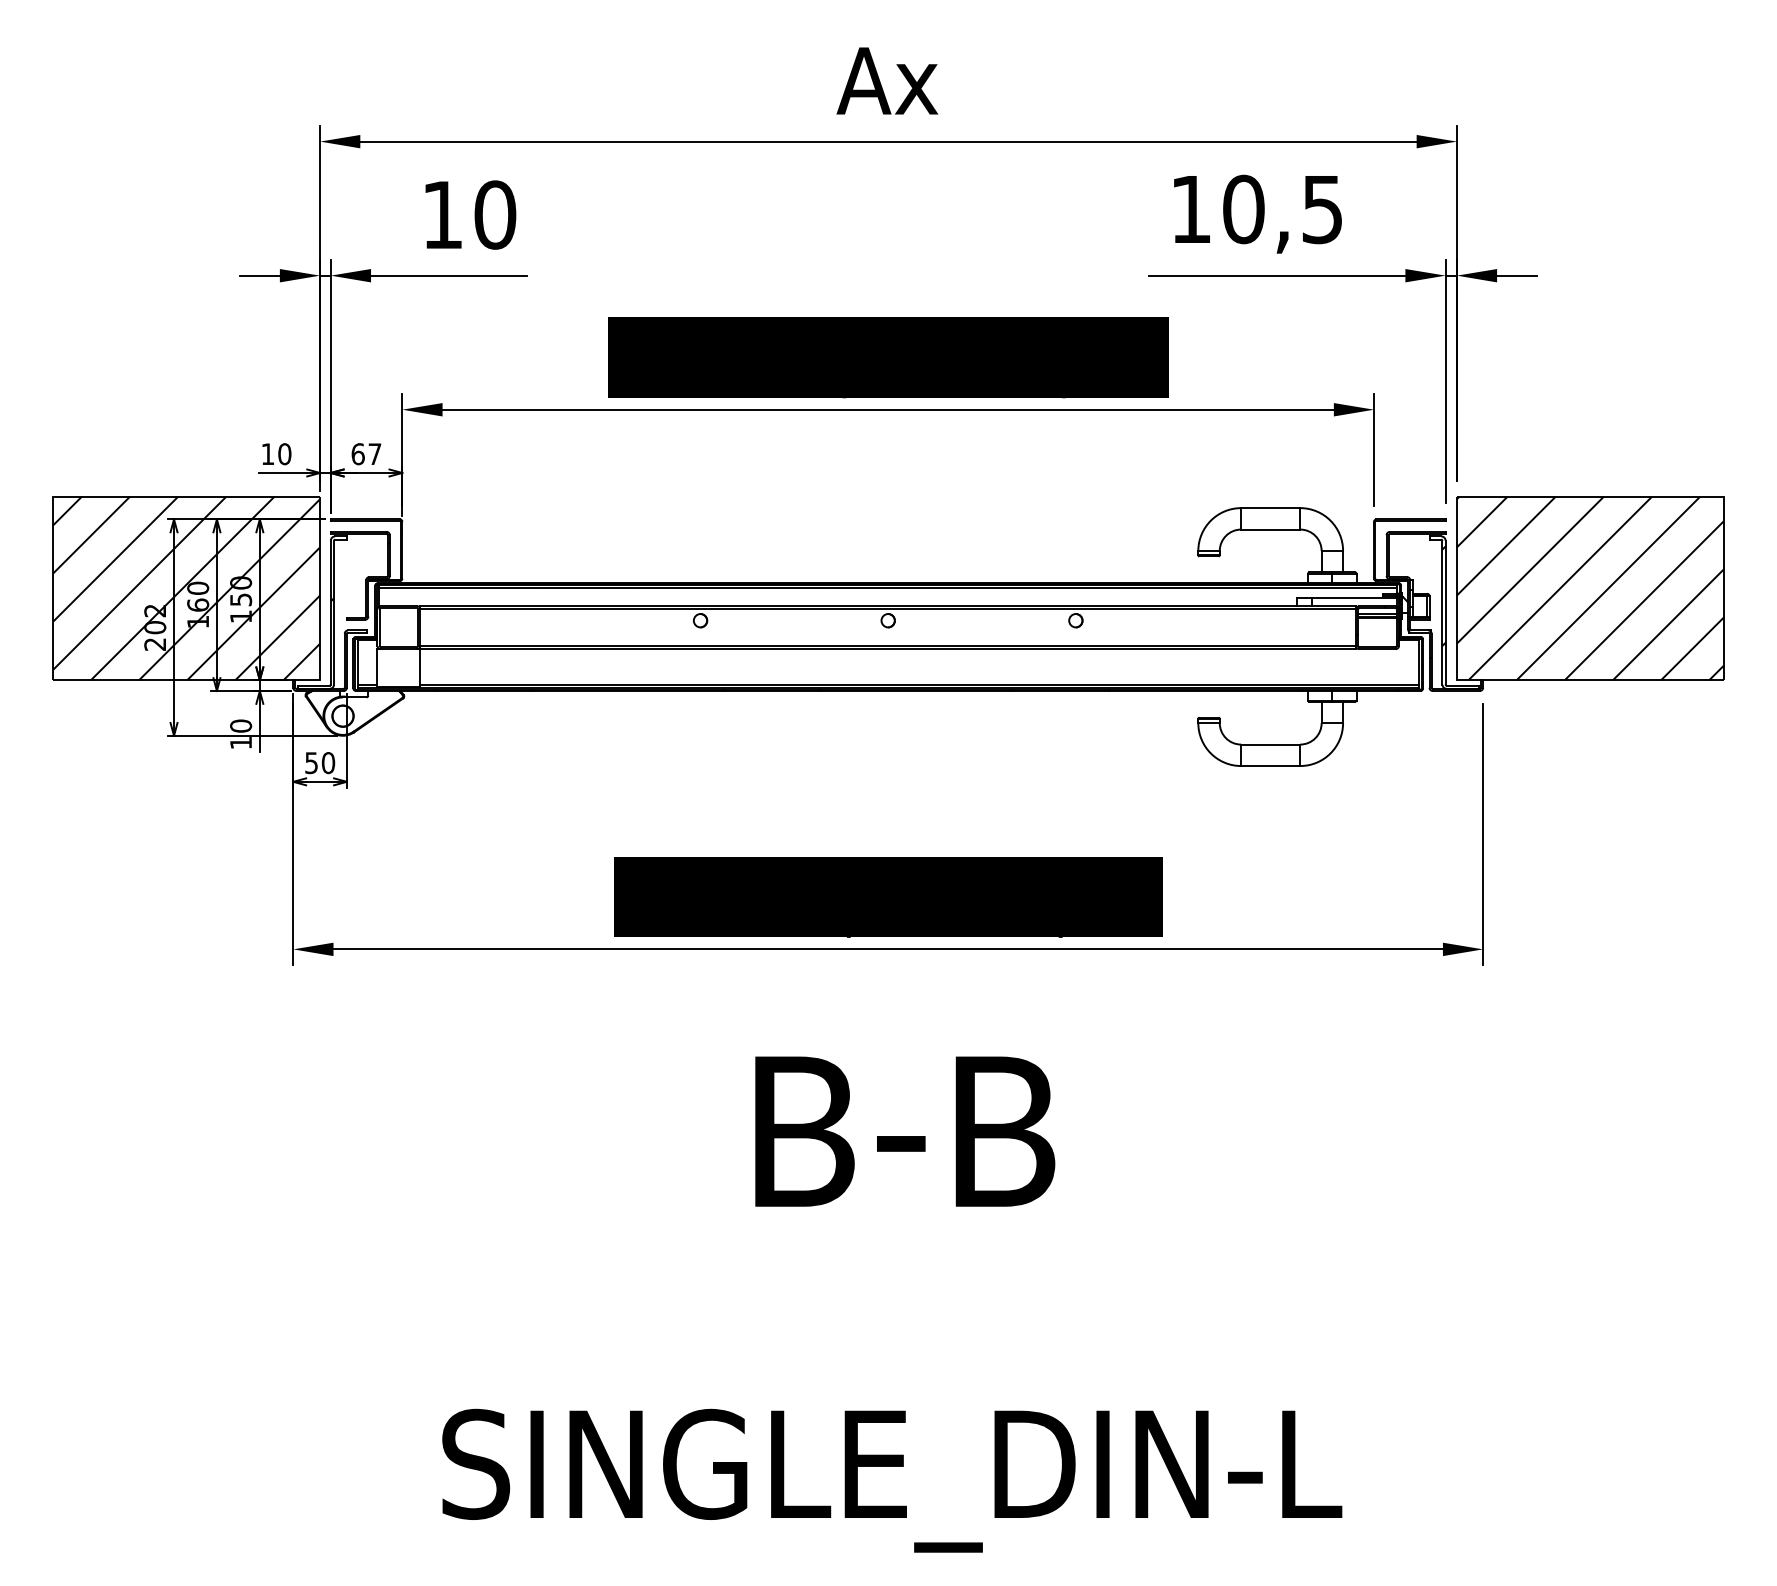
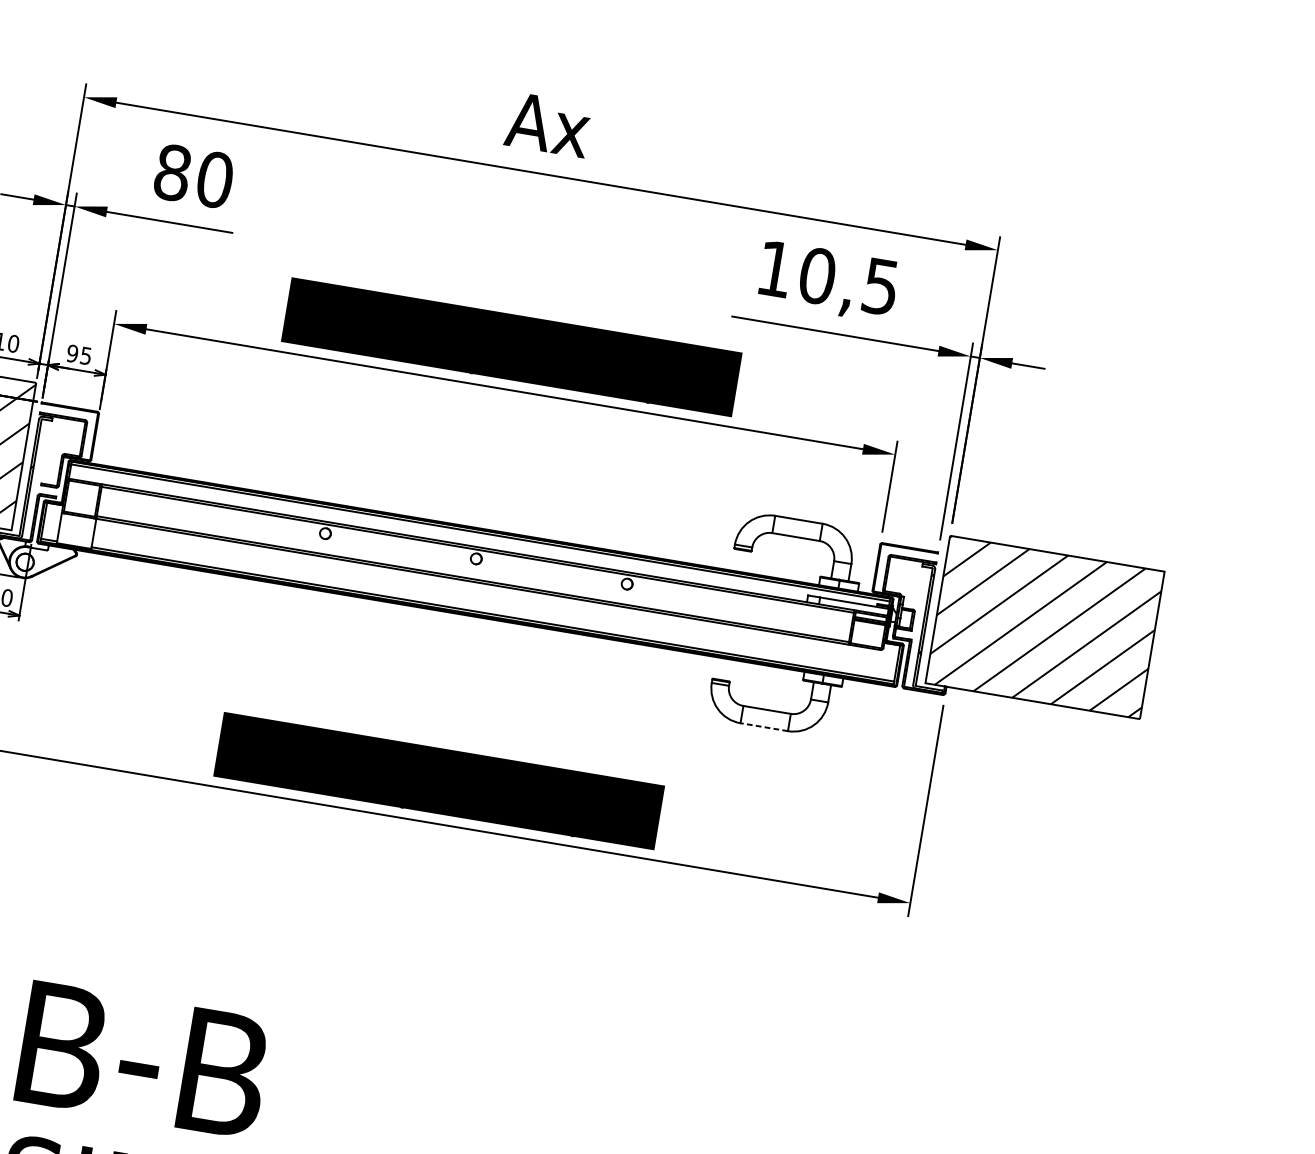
text: (442, 214) -> (172, 172), 10 -> 80
text: (366, 454) -> (79, 355), 67 -> 95
line: (1270, 766) -> (764, 727), solid -> dashed
text: (905, 1131) -> (143, 1060), moved

